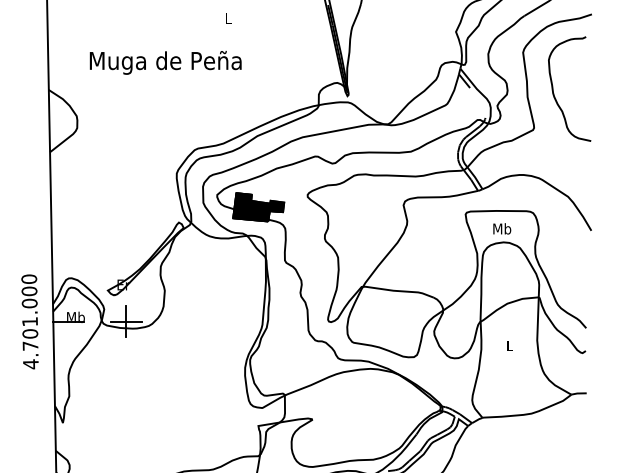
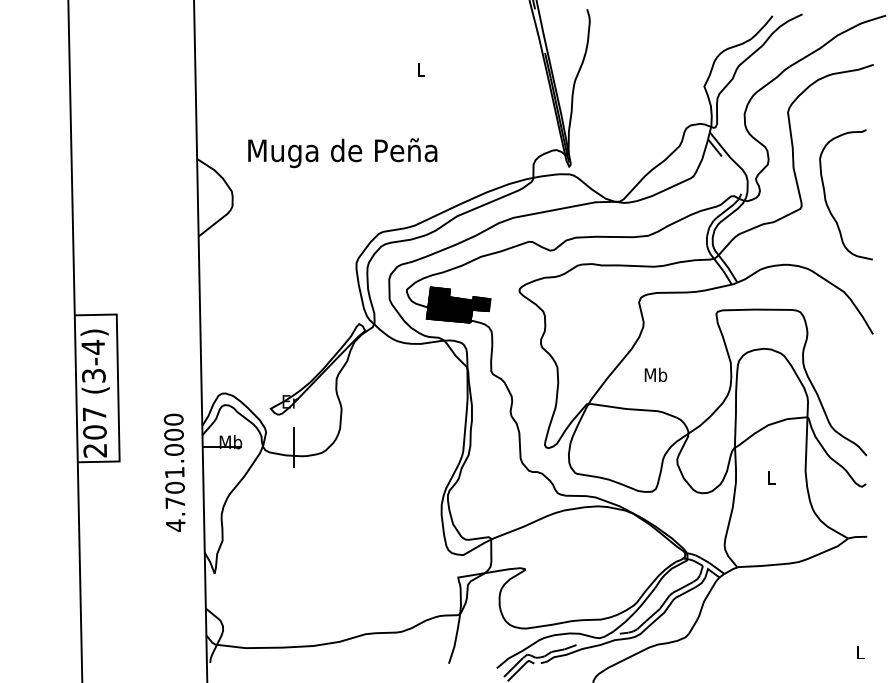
text: (165, 63) -> (342, 153), moved
curve: (554, 92) -> (826, 198), moved
text: (501, 228) -> (655, 374), moved
text: (29, 321) -> (174, 472), moved
line: (126, 321) -> (293, 447), removed

